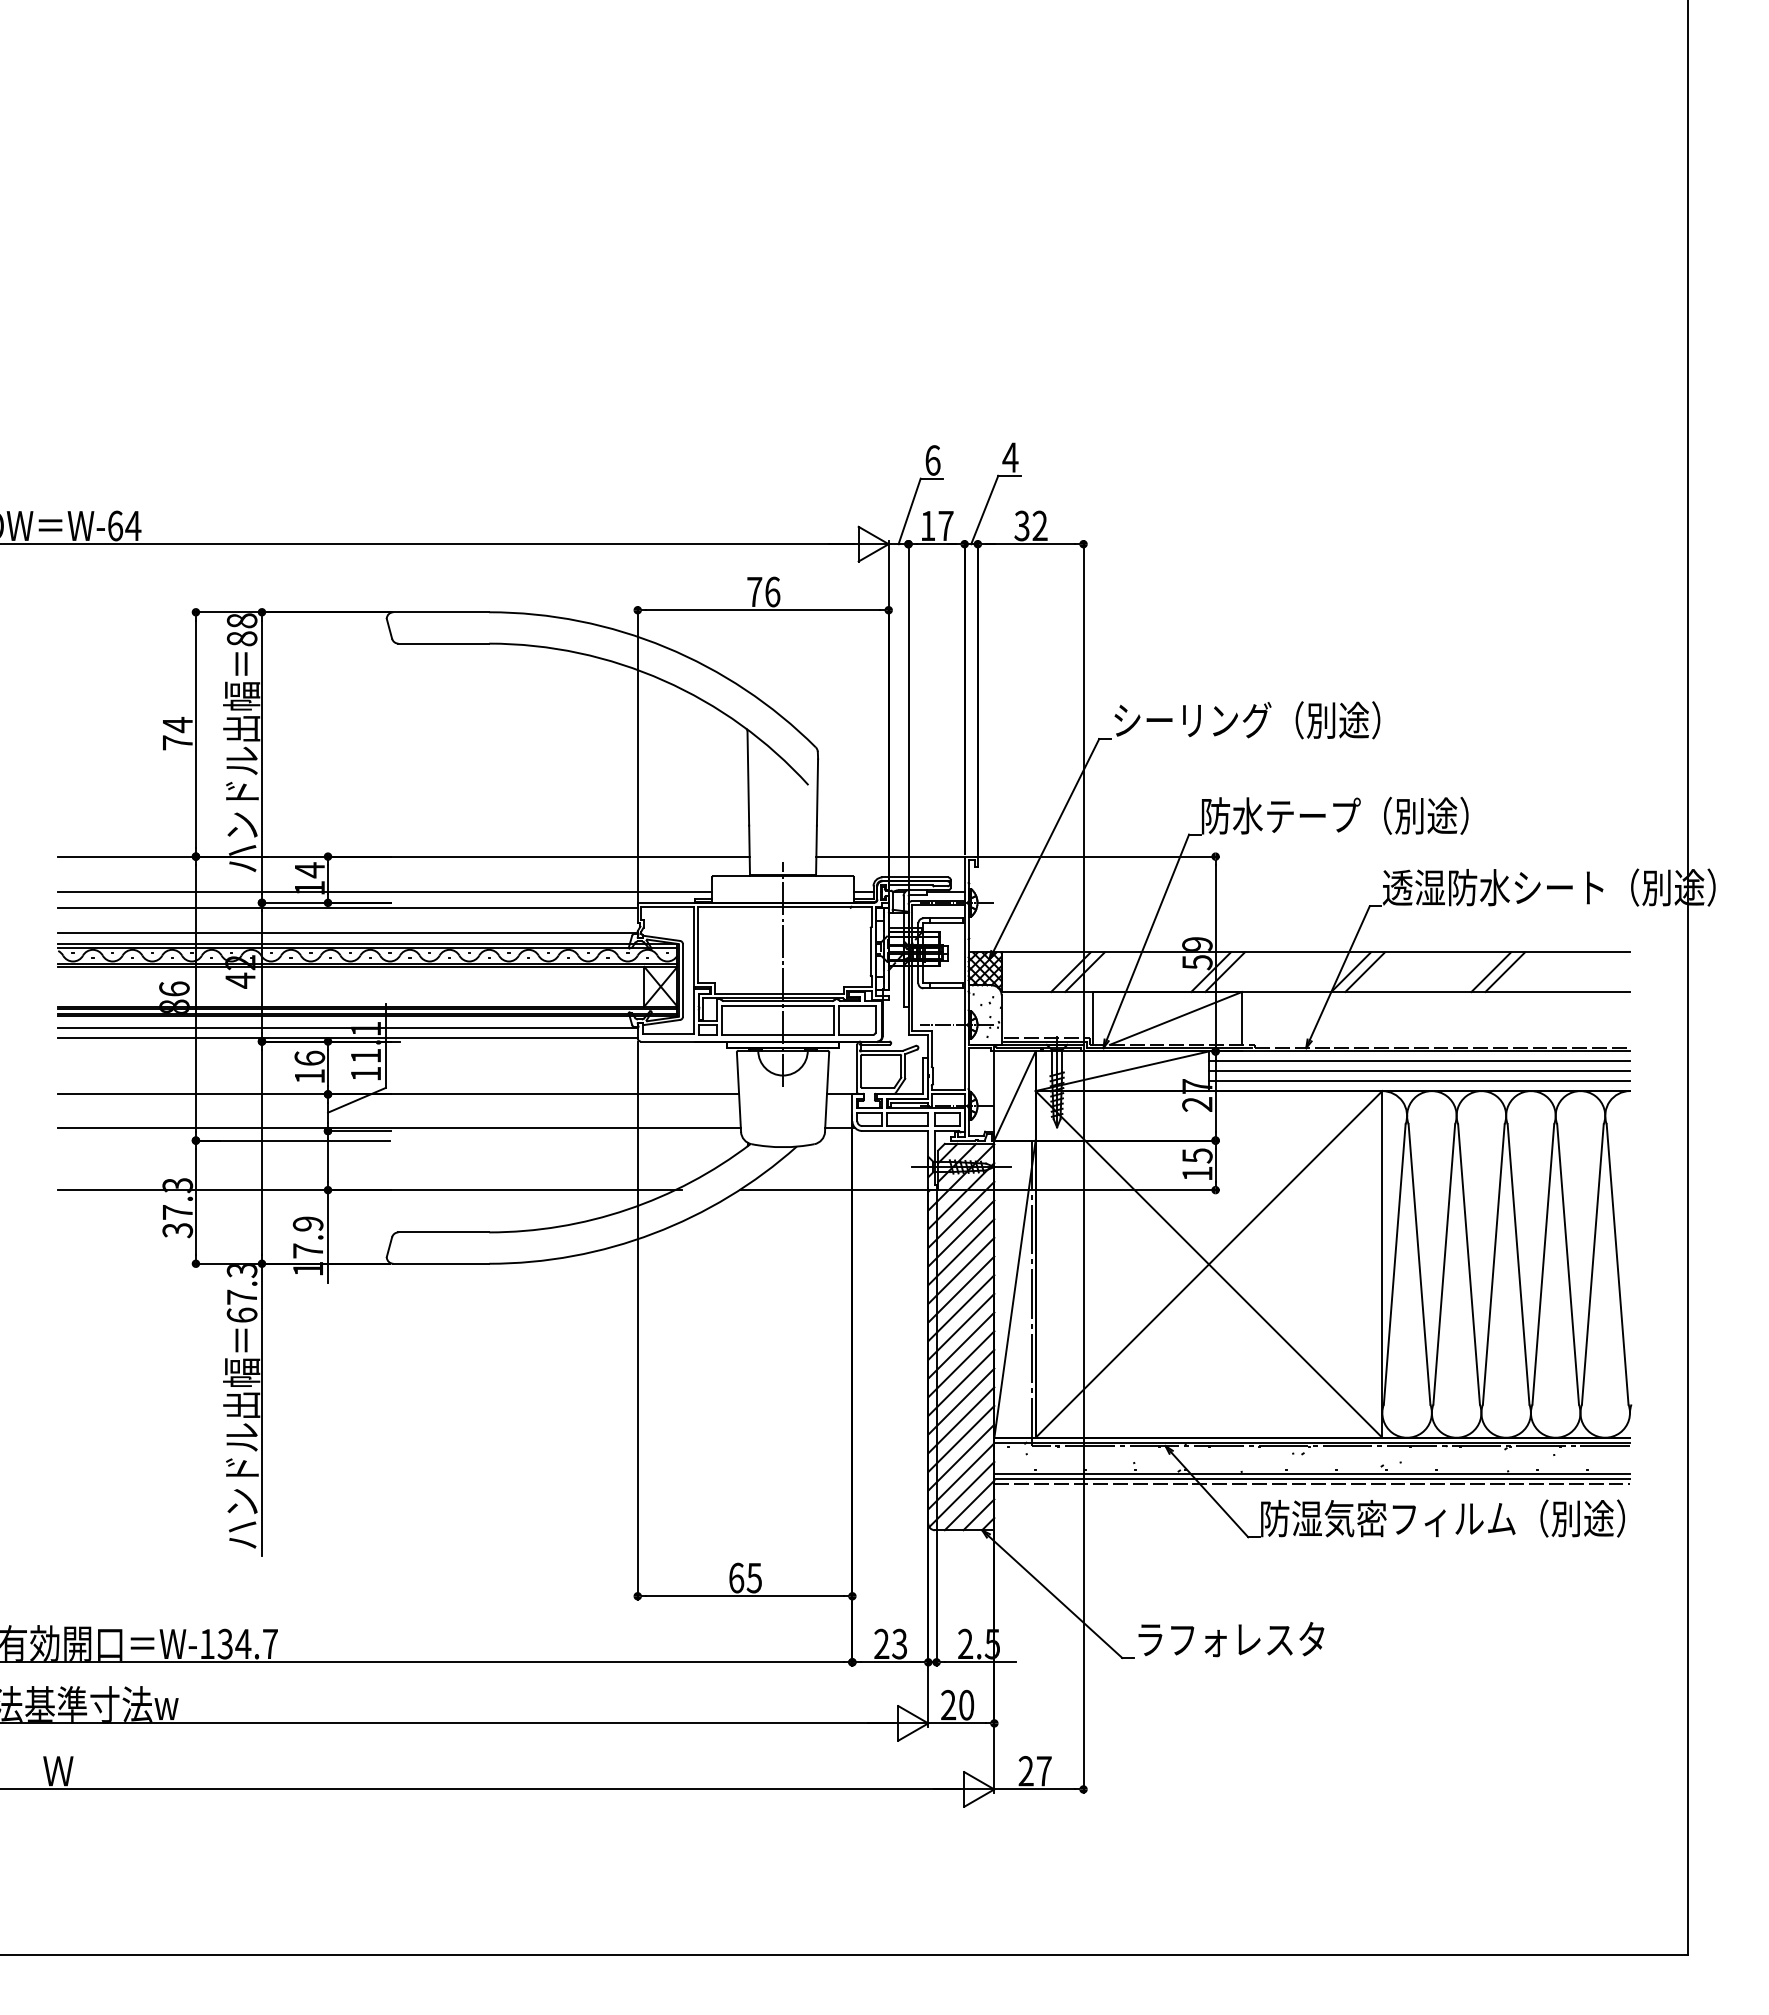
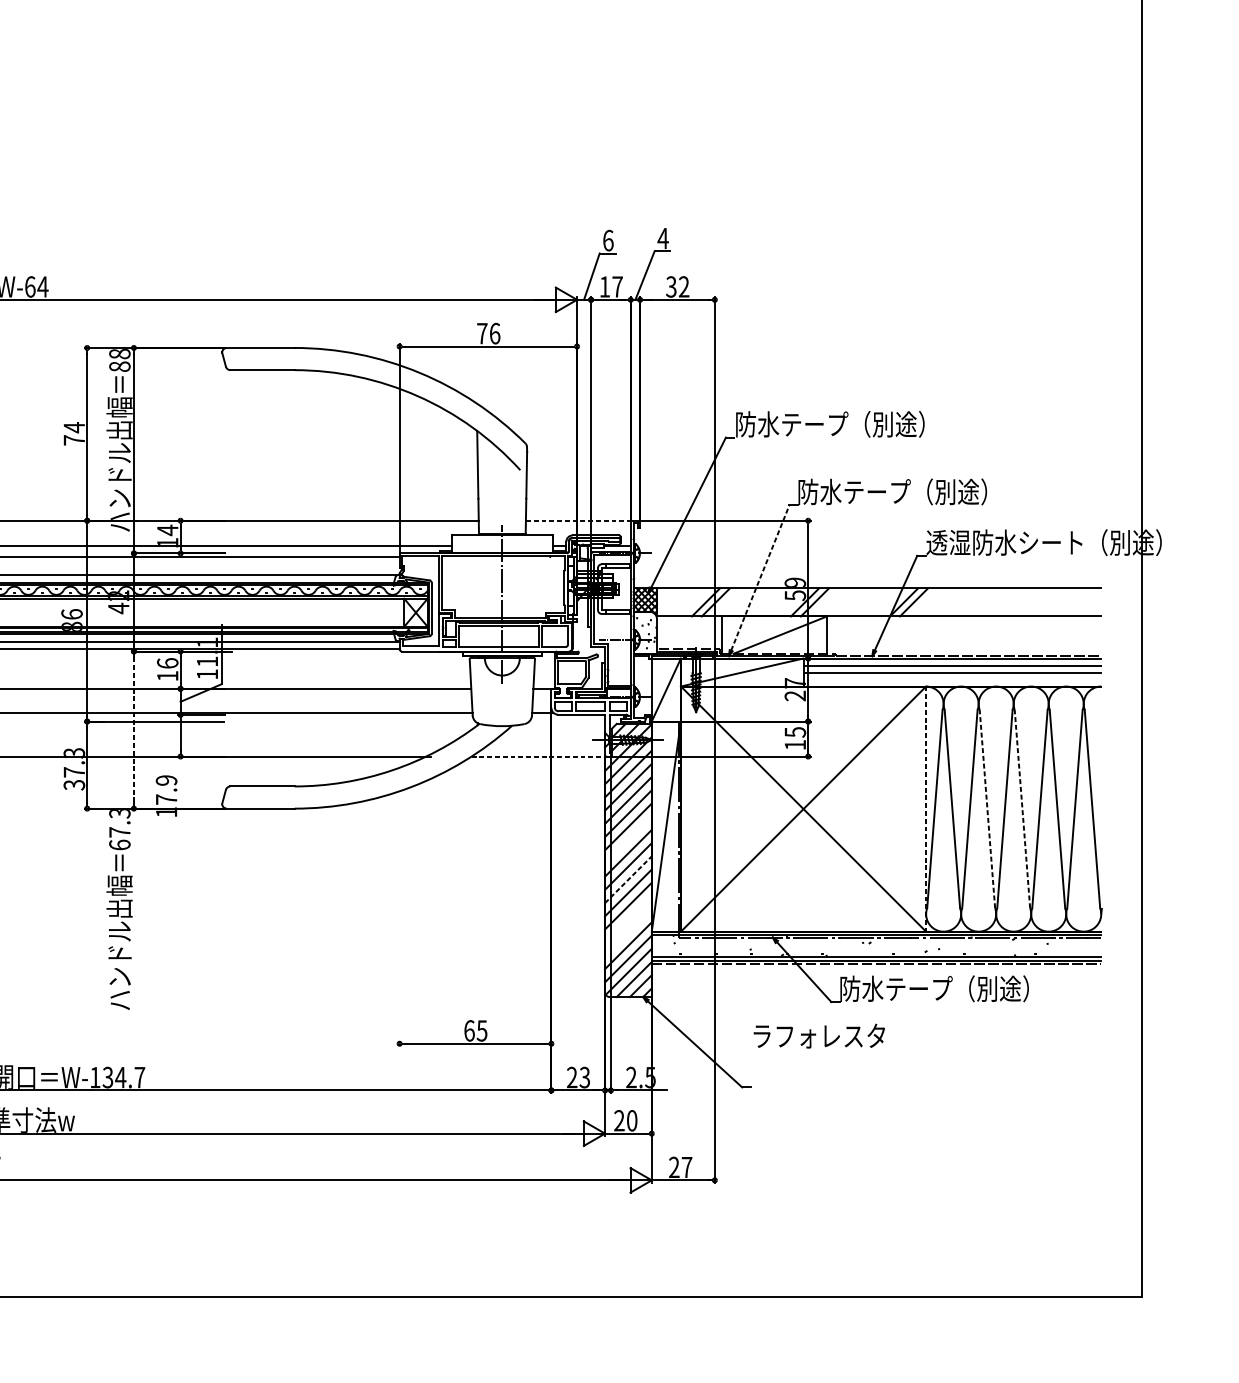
text: (1192, 719) -> (791, 423), シーリング（別途） -> 防水テープ（別途）
line: (891, 856) -> (579, 520), solid -> dashed
line: (1147, 937) -> (760, 577), solid -> dashed
line: (1491, 972) -> (1003, 602), removed
line: (1505, 972) -> (1013, 602), removed
line: (1419, 1081) -> (952, 679), removed
line: (261, 1152) -> (133, 729), solid -> dashed
line: (834, 1190) -> (538, 756), solid -> dashed
line: (328, 1236) -> (180, 789), removed
line: (1382, 1264) -> (926, 809), solid -> dashed
line: (1469, 1264) -> (987, 809), solid -> dashed
line: (1518, 1264) -> (1022, 809), solid -> dashed
line: (961, 1308) -> (628, 840), removed
line: (637, 1320) -> (399, 848), removed
line: (961, 1364) -> (628, 879), solid -> dashed
line: (261, 1409) -> (133, 911), removed
line: (961, 1420) -> (628, 919), removed
line: (961, 1438) -> (628, 932), removed
text: (1458, 1518) -> (979, 988), 防湿気密フィルム（別途） -> 防水テープ（別途）
text: (1231, 1639) -> (819, 1036), moved

